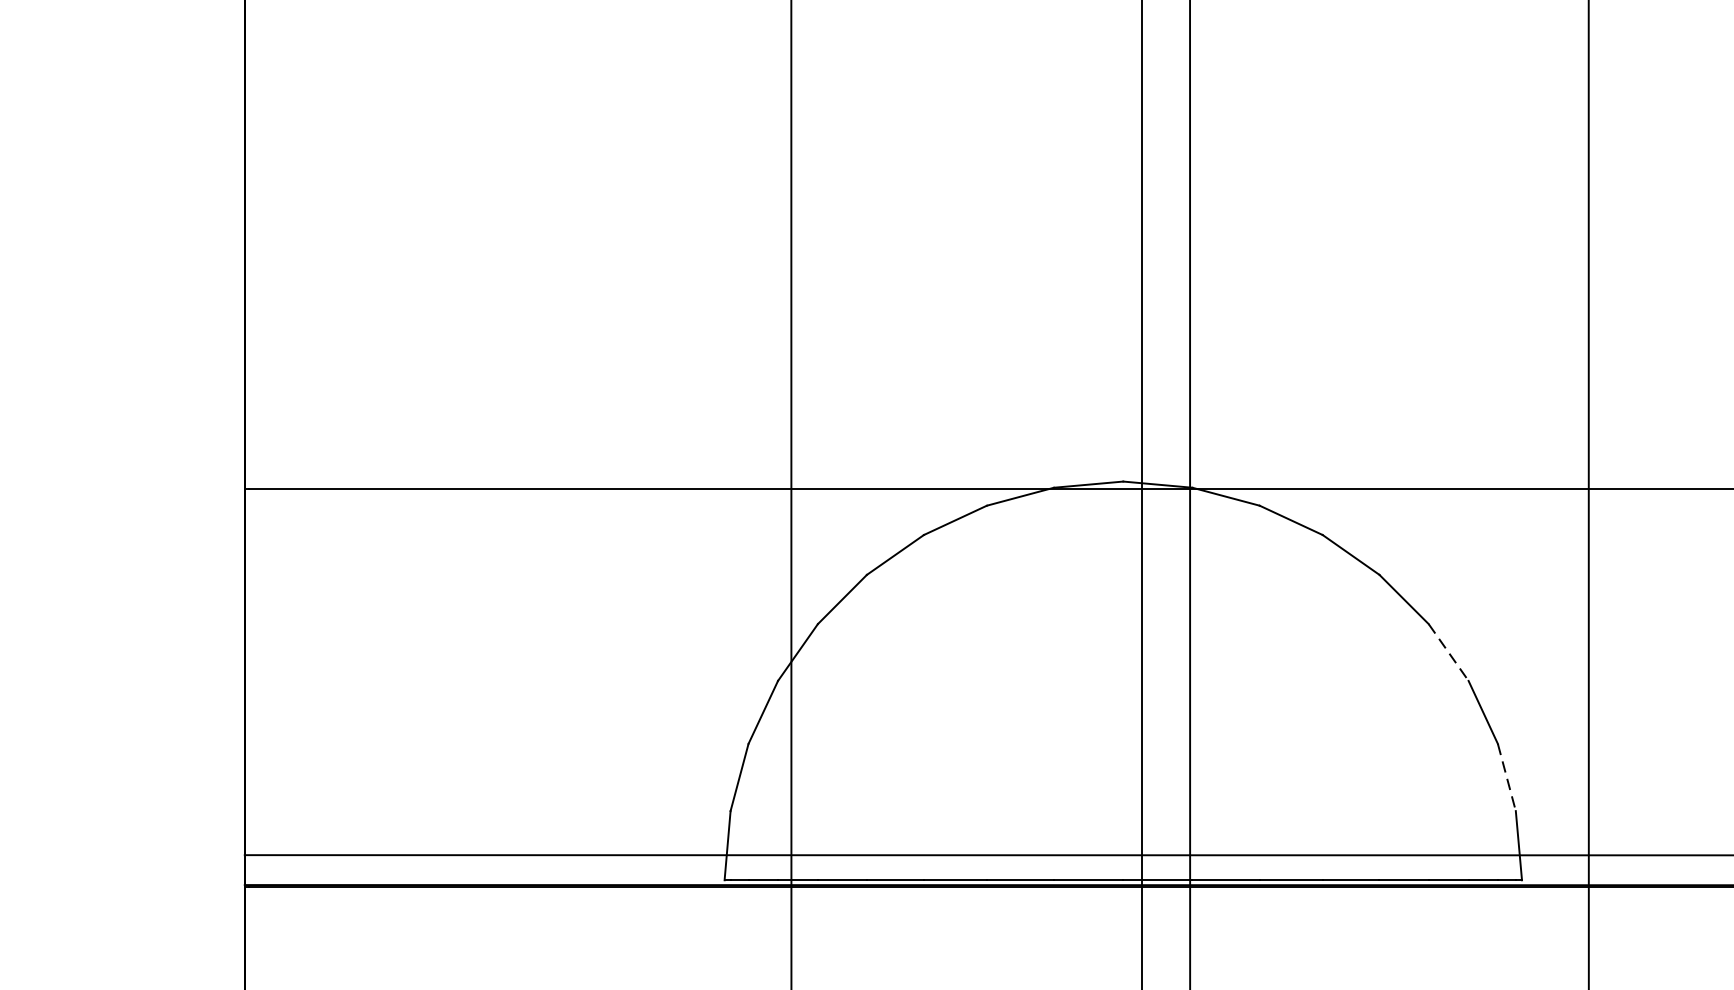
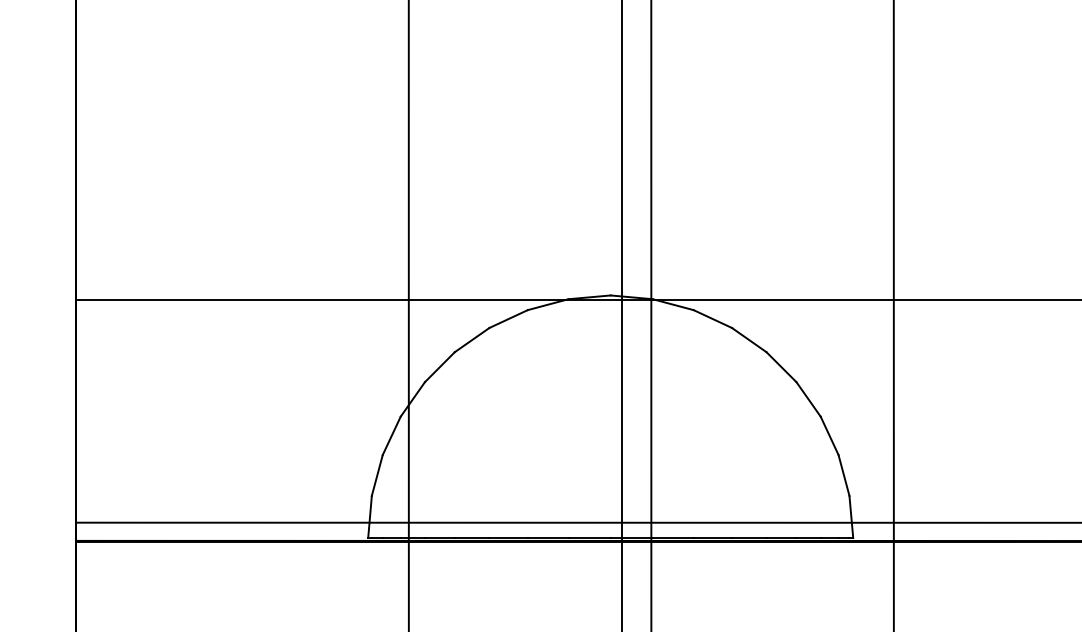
line: (1448, 652) -> (808, 399), dashed -> solid
line: (1507, 777) -> (844, 475), dashed -> solid

